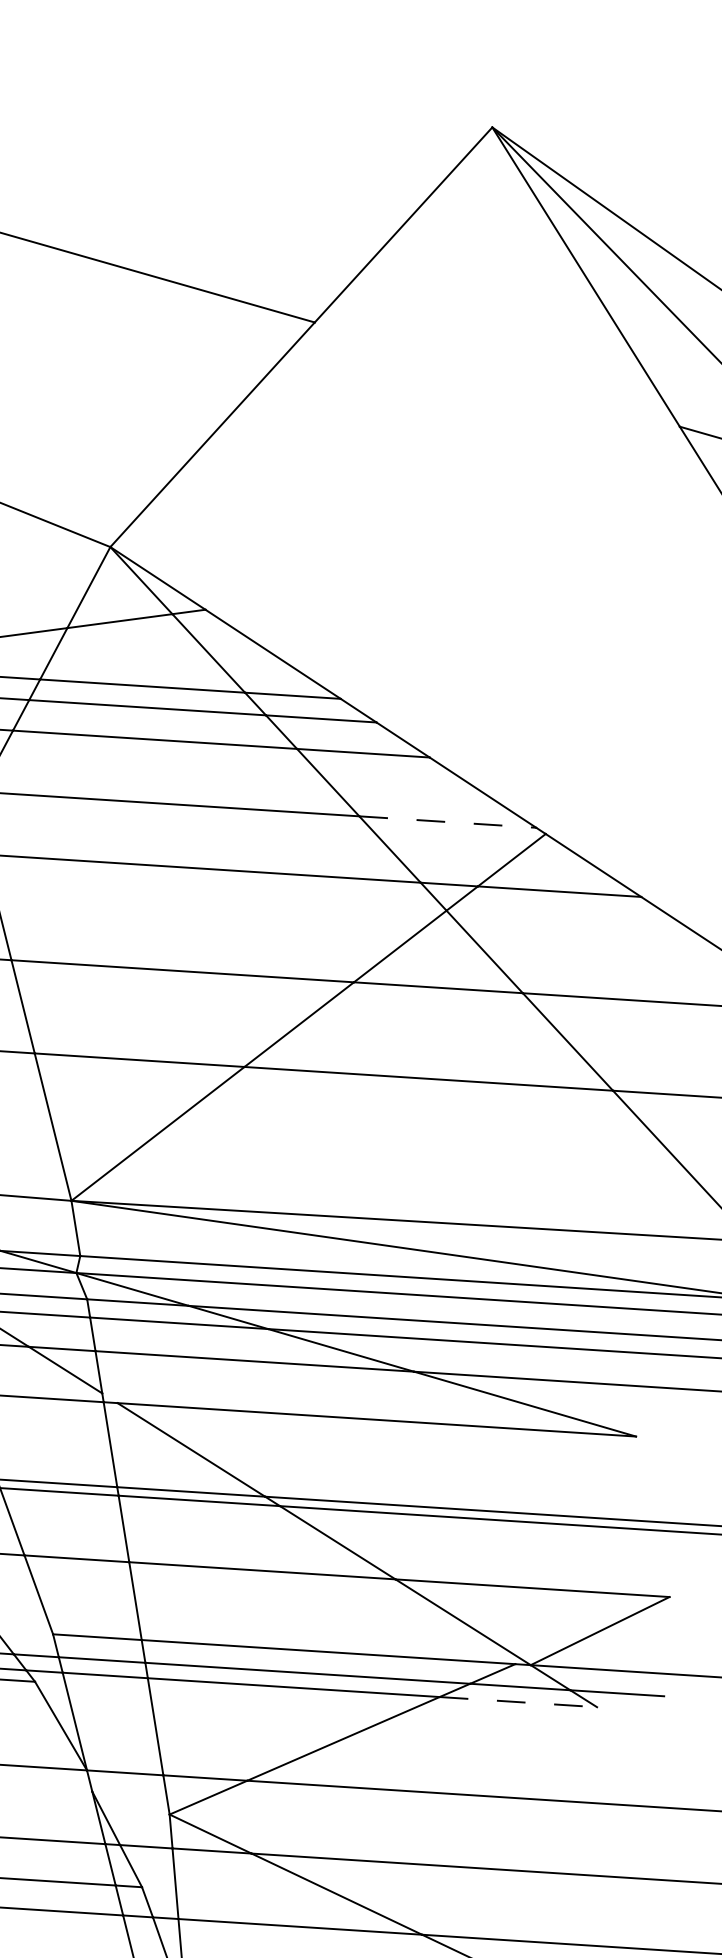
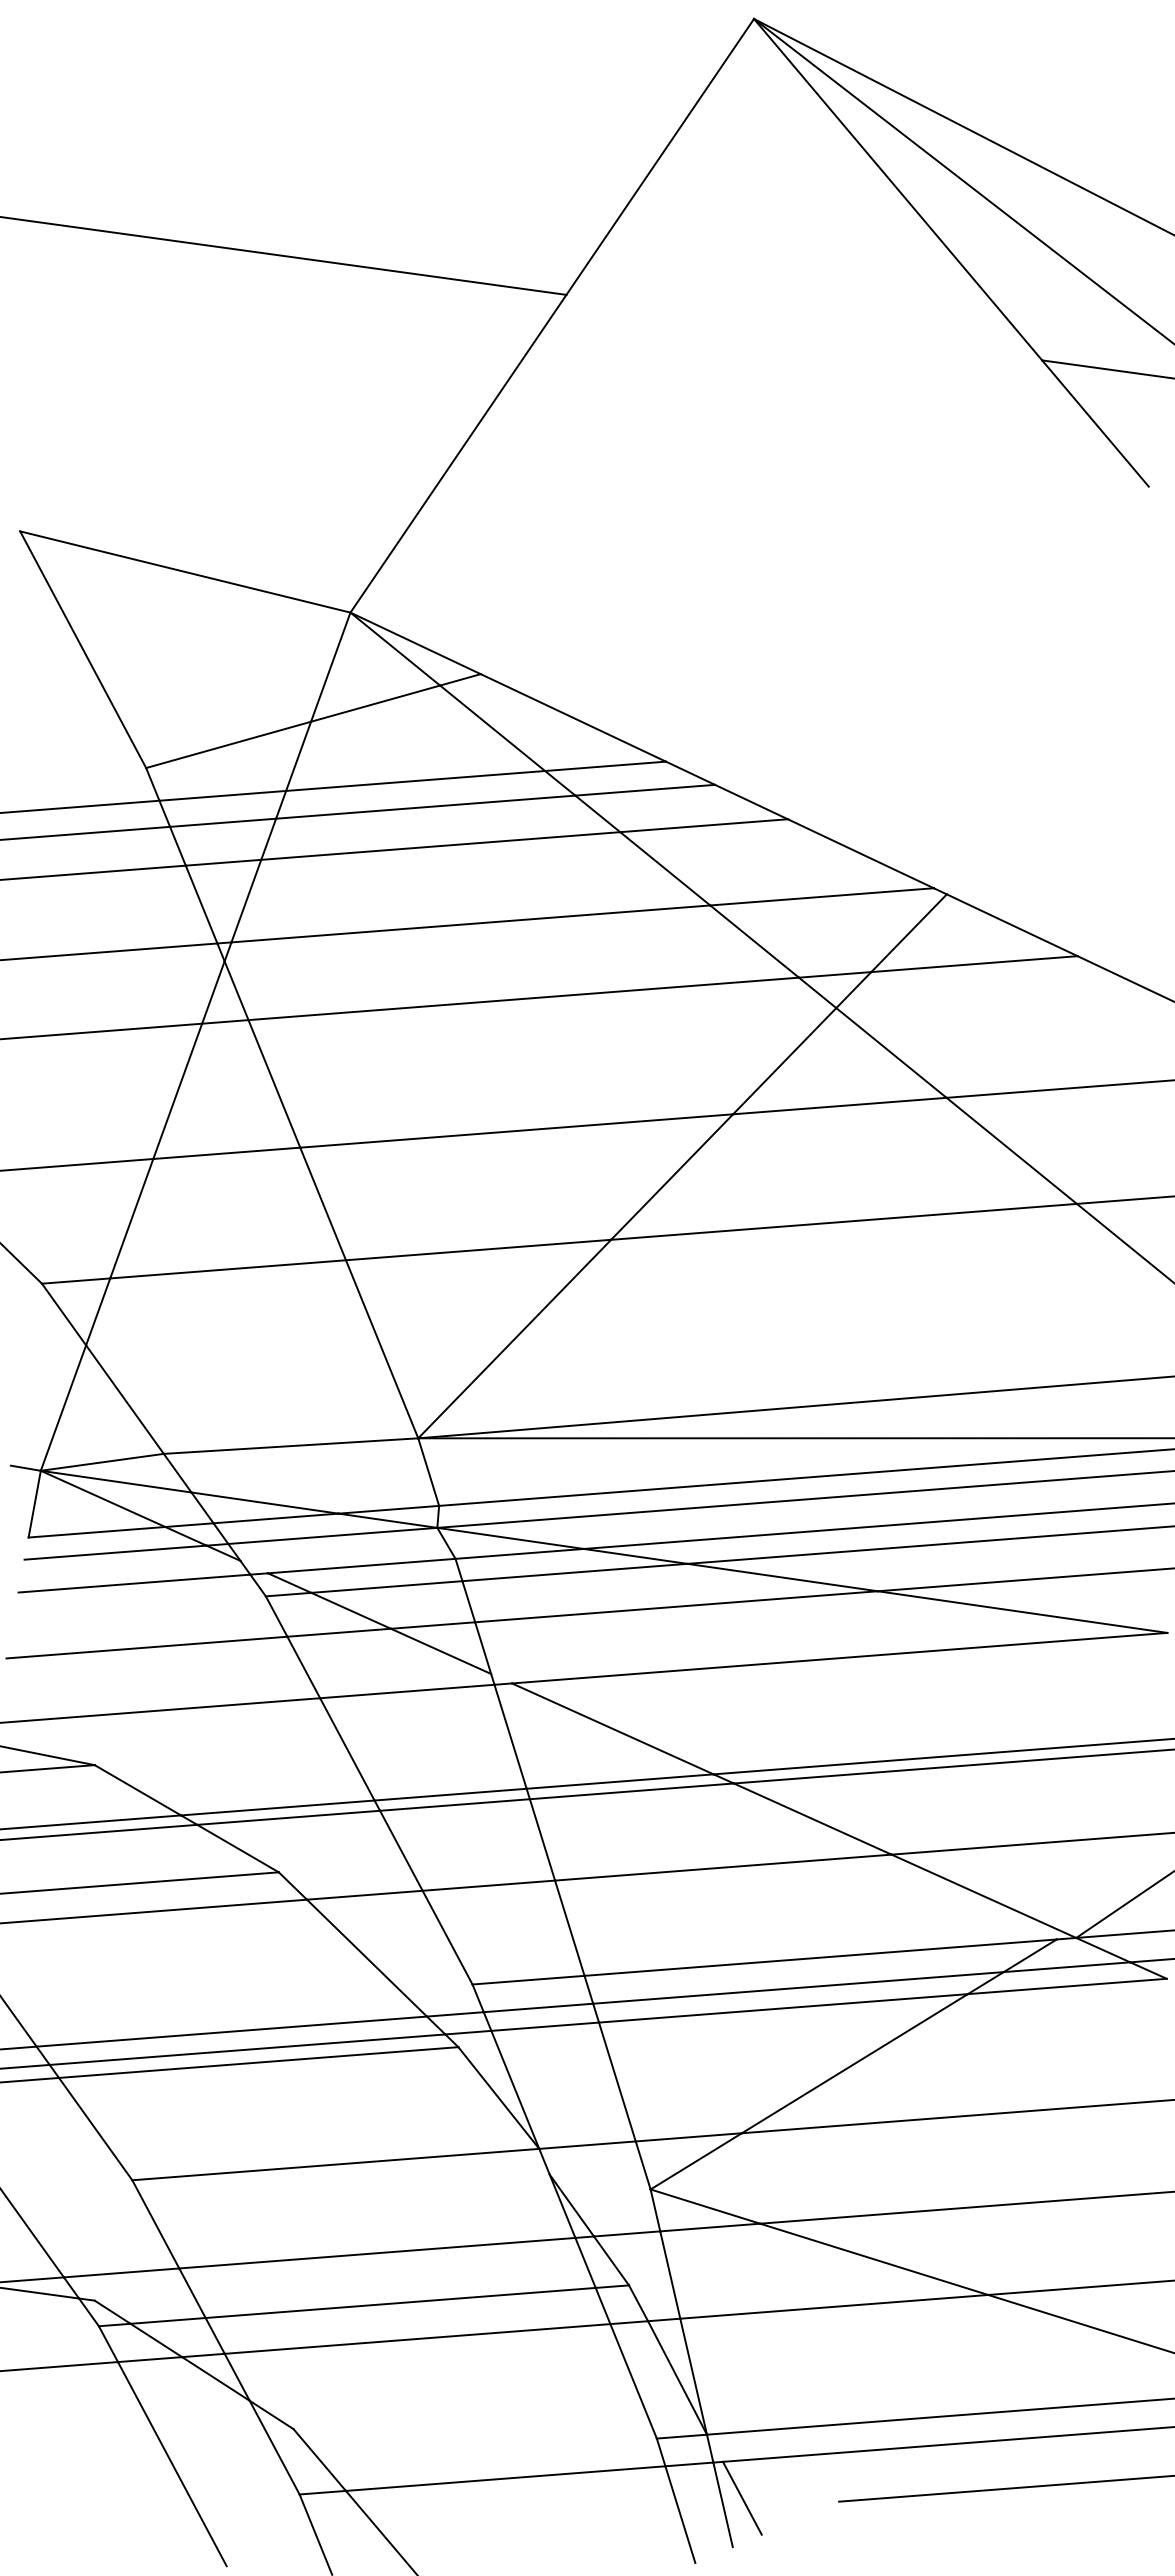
line: (448, 821) -> (822, 896), dashed -> solid
line: (518, 1702) -> (1067, 1986), dashed -> solid

